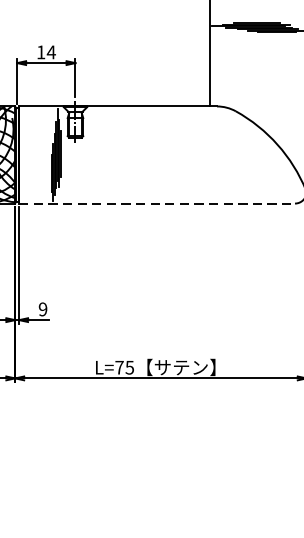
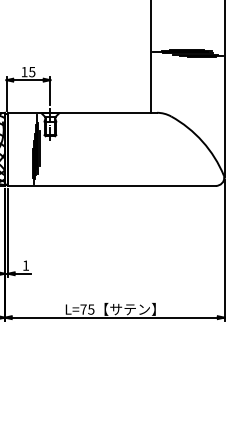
text: (50, 52) -> (31, 72), 14 -> 15
line: (156, 202) -> (111, 185), dashed -> solid
text: (42, 309) -> (25, 265), 9 -> 1

